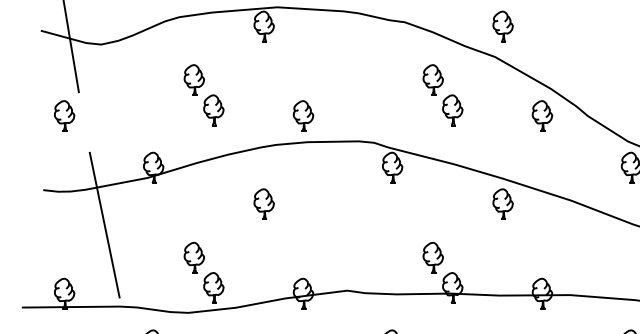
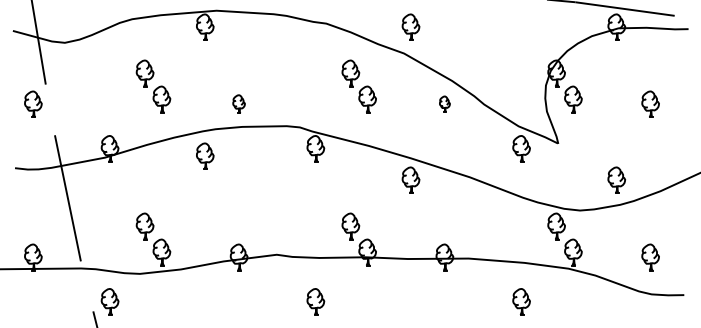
part: (302, 115) -> (238, 103), size x0.7
part: (541, 115) -> (444, 103), size x0.6
part: (264, 203) -> (205, 155), moved

